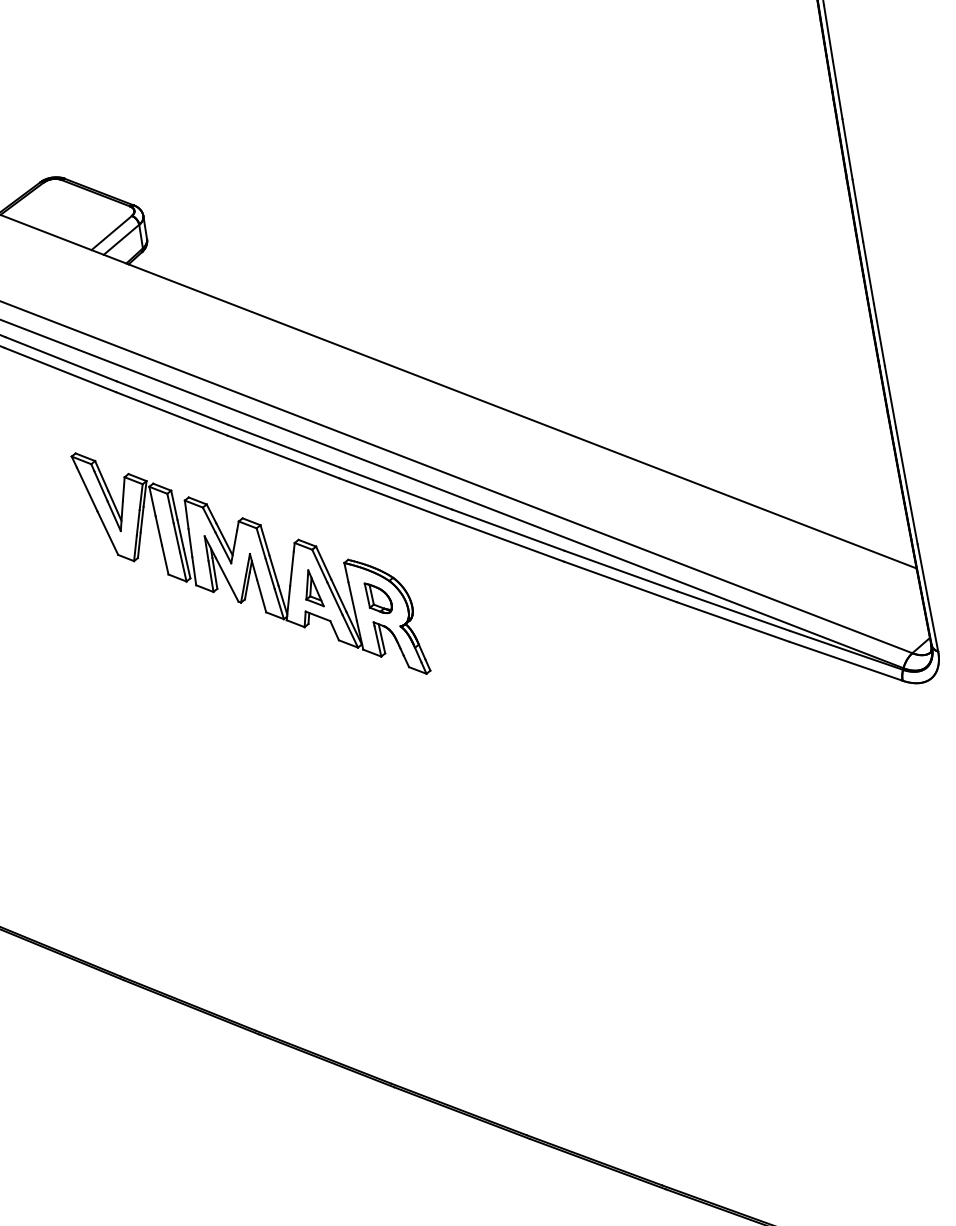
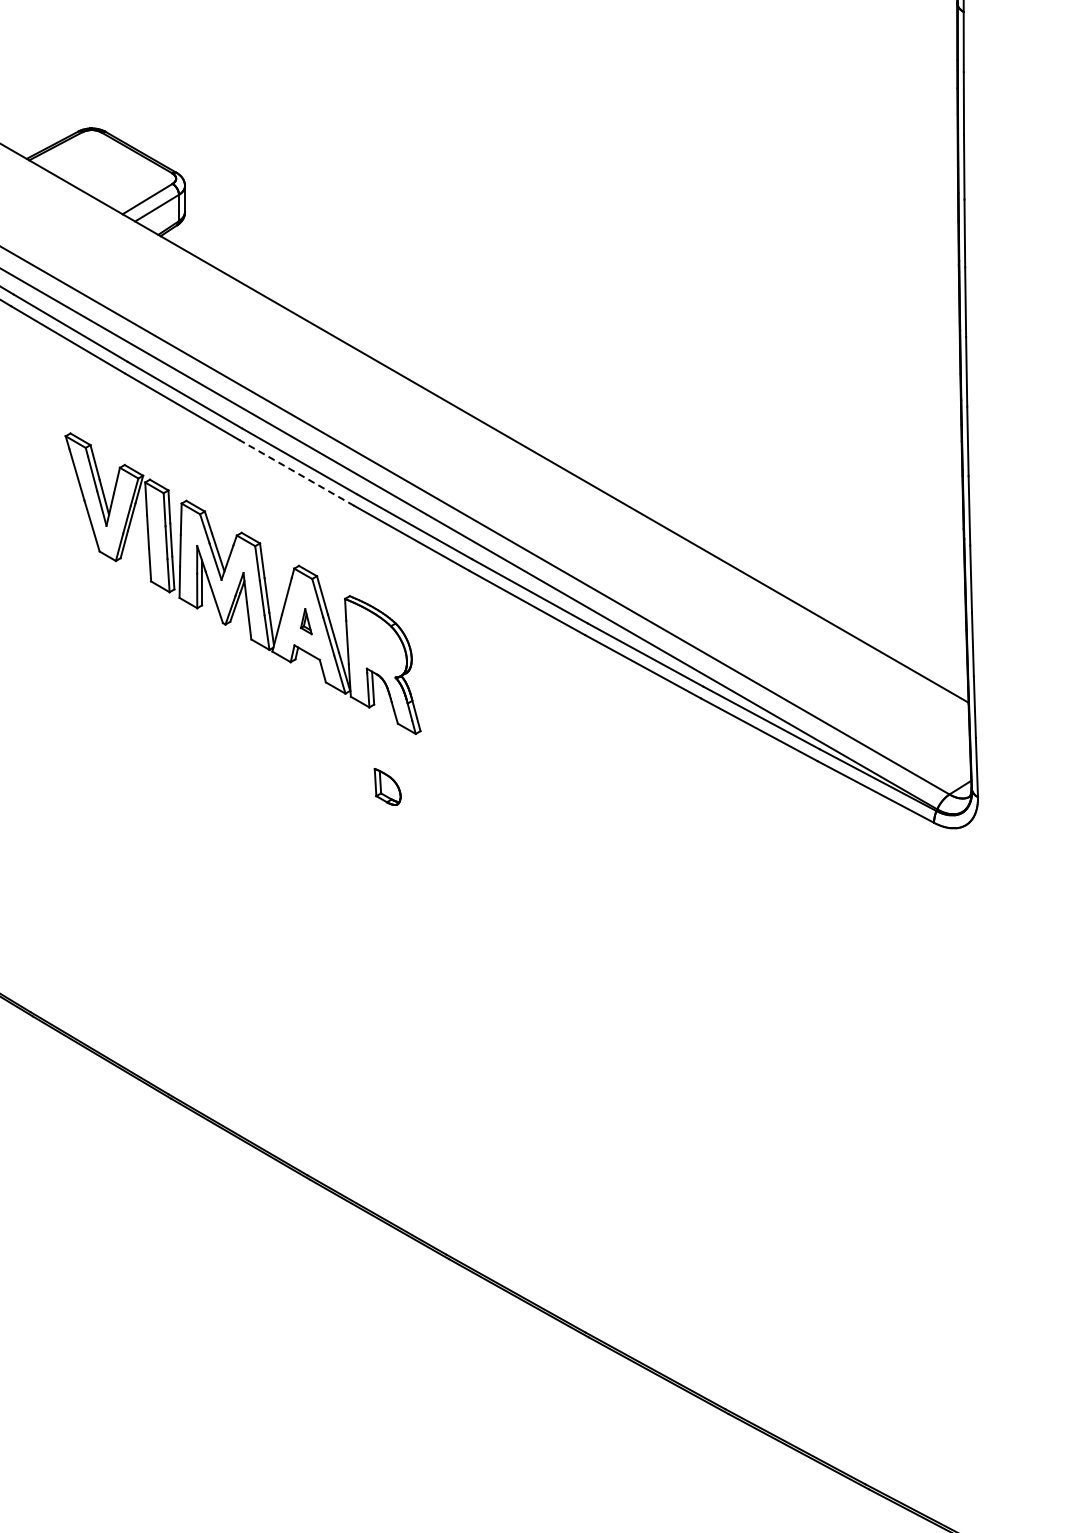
line: (283, 456) -> (296, 472), solid -> dashed
part: (313, 588) -> (306, 621), size x0.6
part: (378, 597) -> (387, 786), moved

